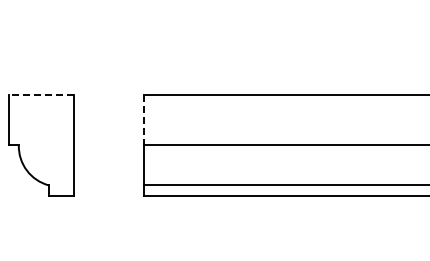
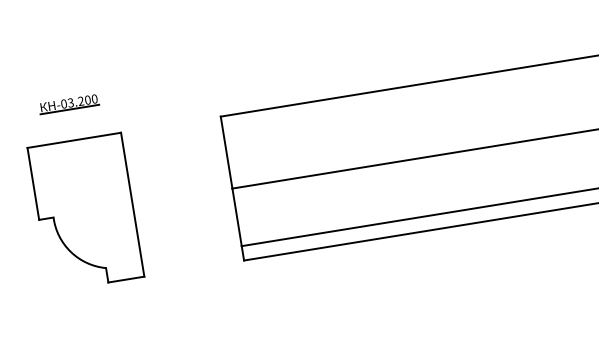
part: (41, 69) -> (68, 104), added
line: (41, 94) -> (74, 140), dashed -> solid
line: (144, 120) -> (227, 153), dashed -> solid

